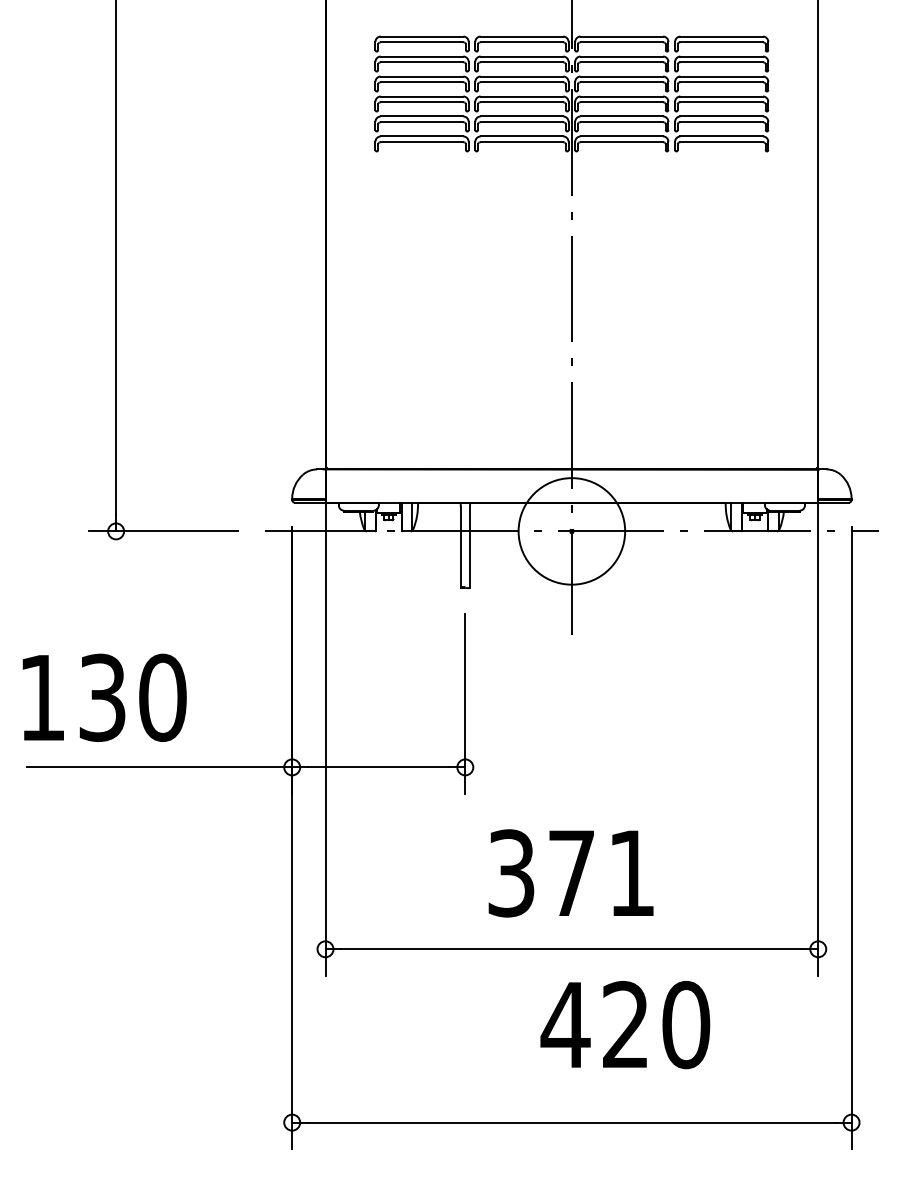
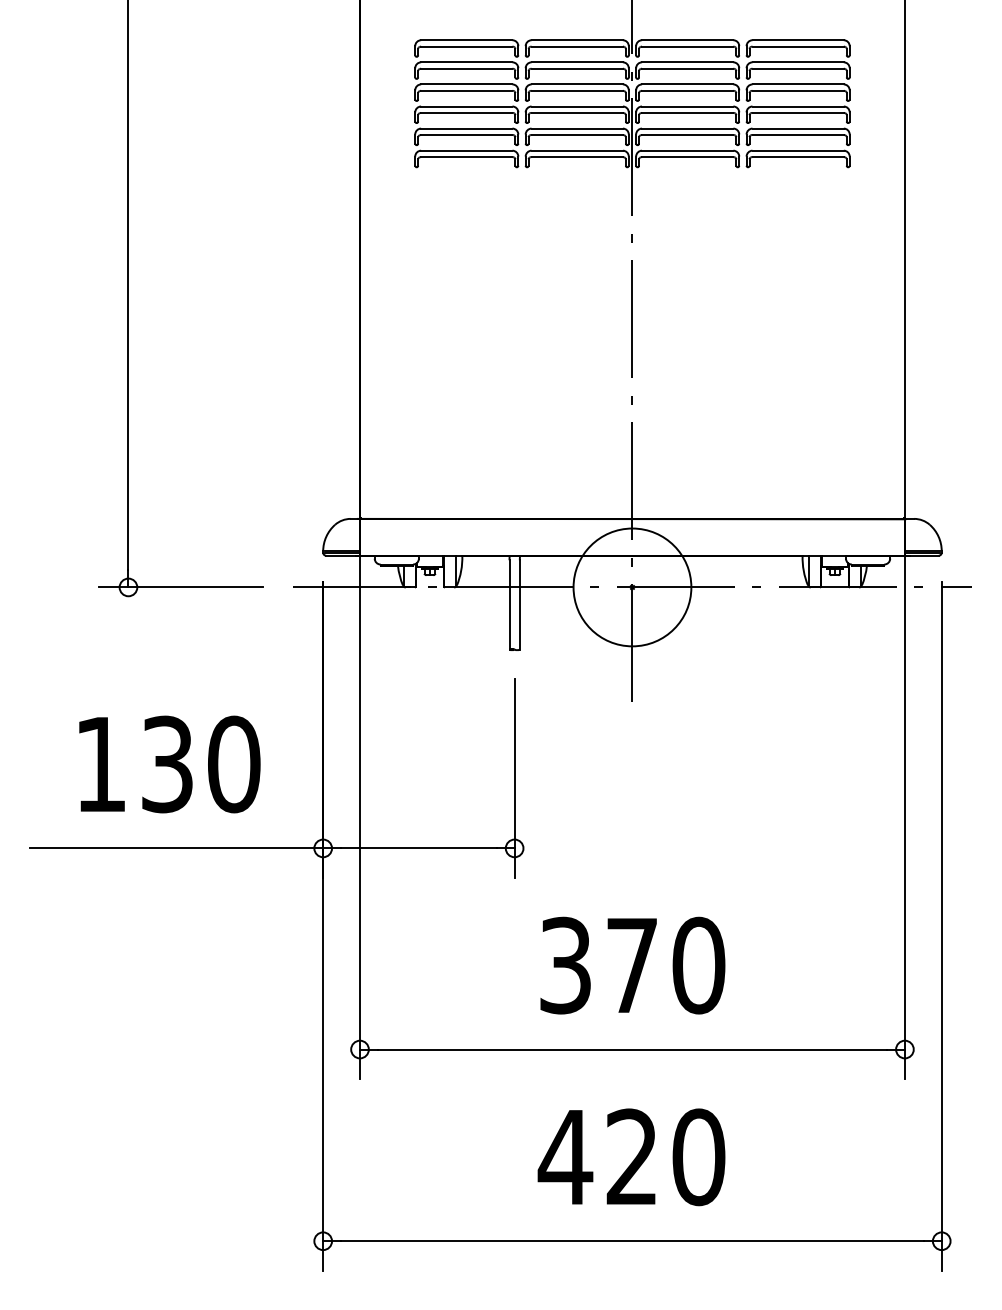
text: (104, 697) -> (169, 764), moved
text: (631, 873) -> (698, 965), 371 -> 370
text: (625, 1025) -> (631, 1157), moved

